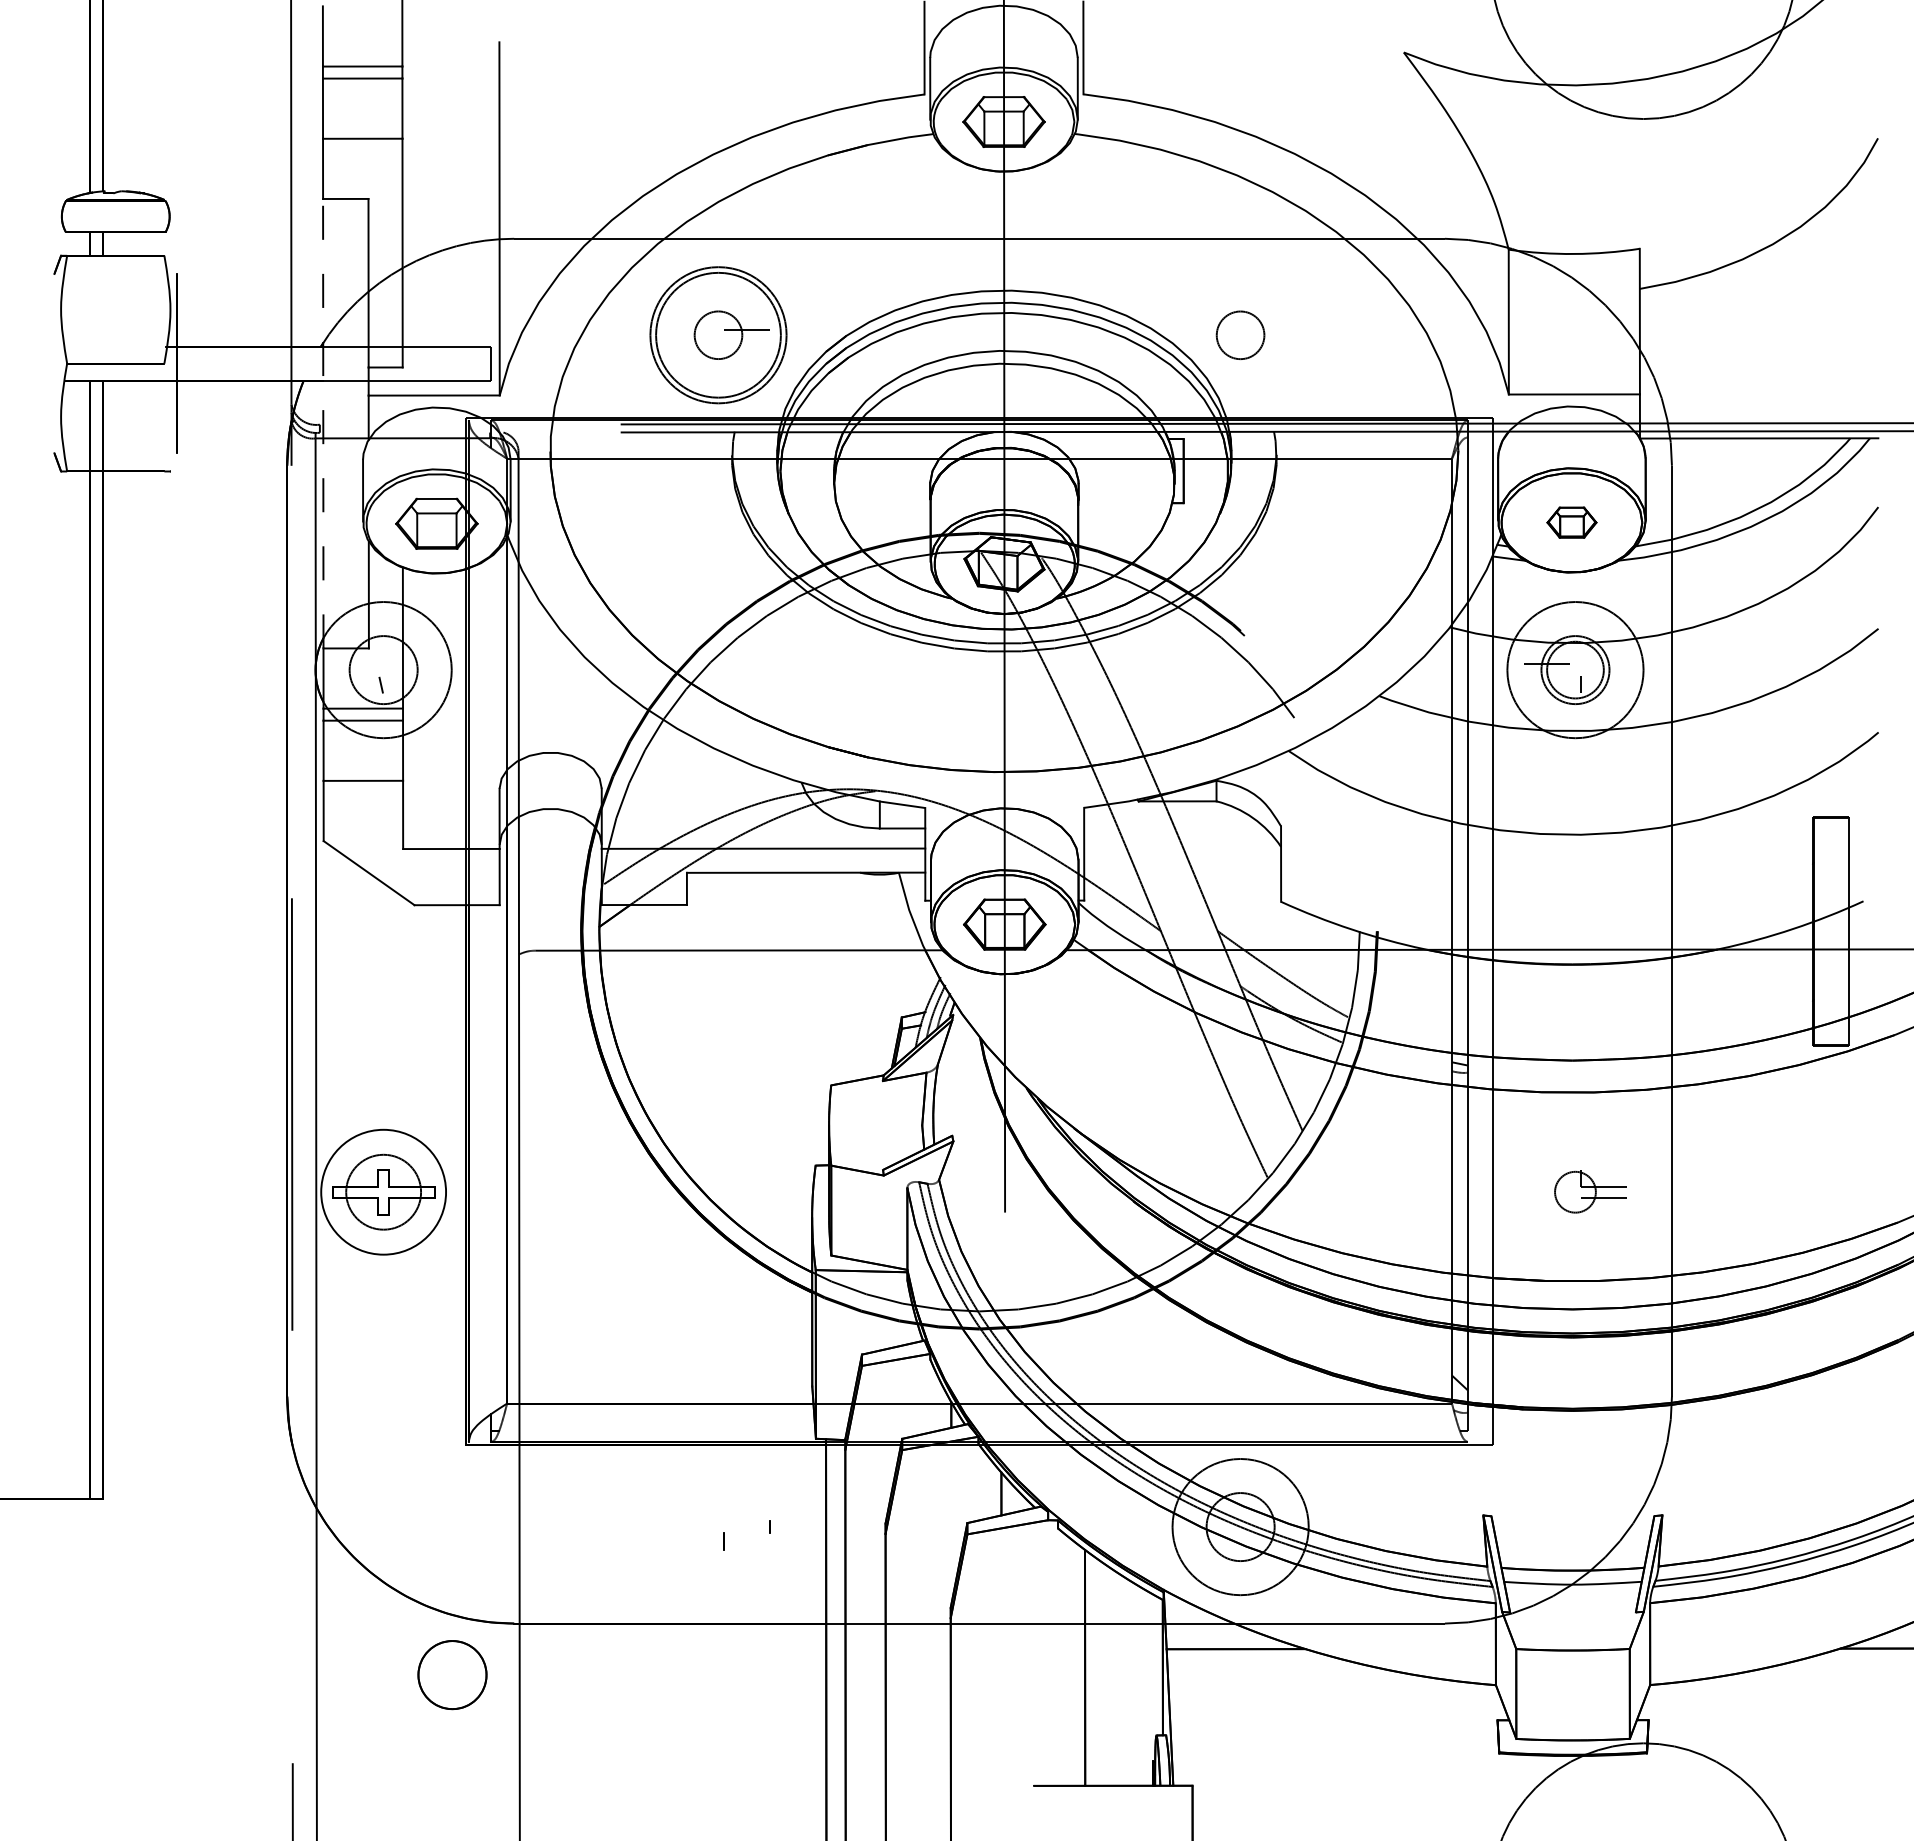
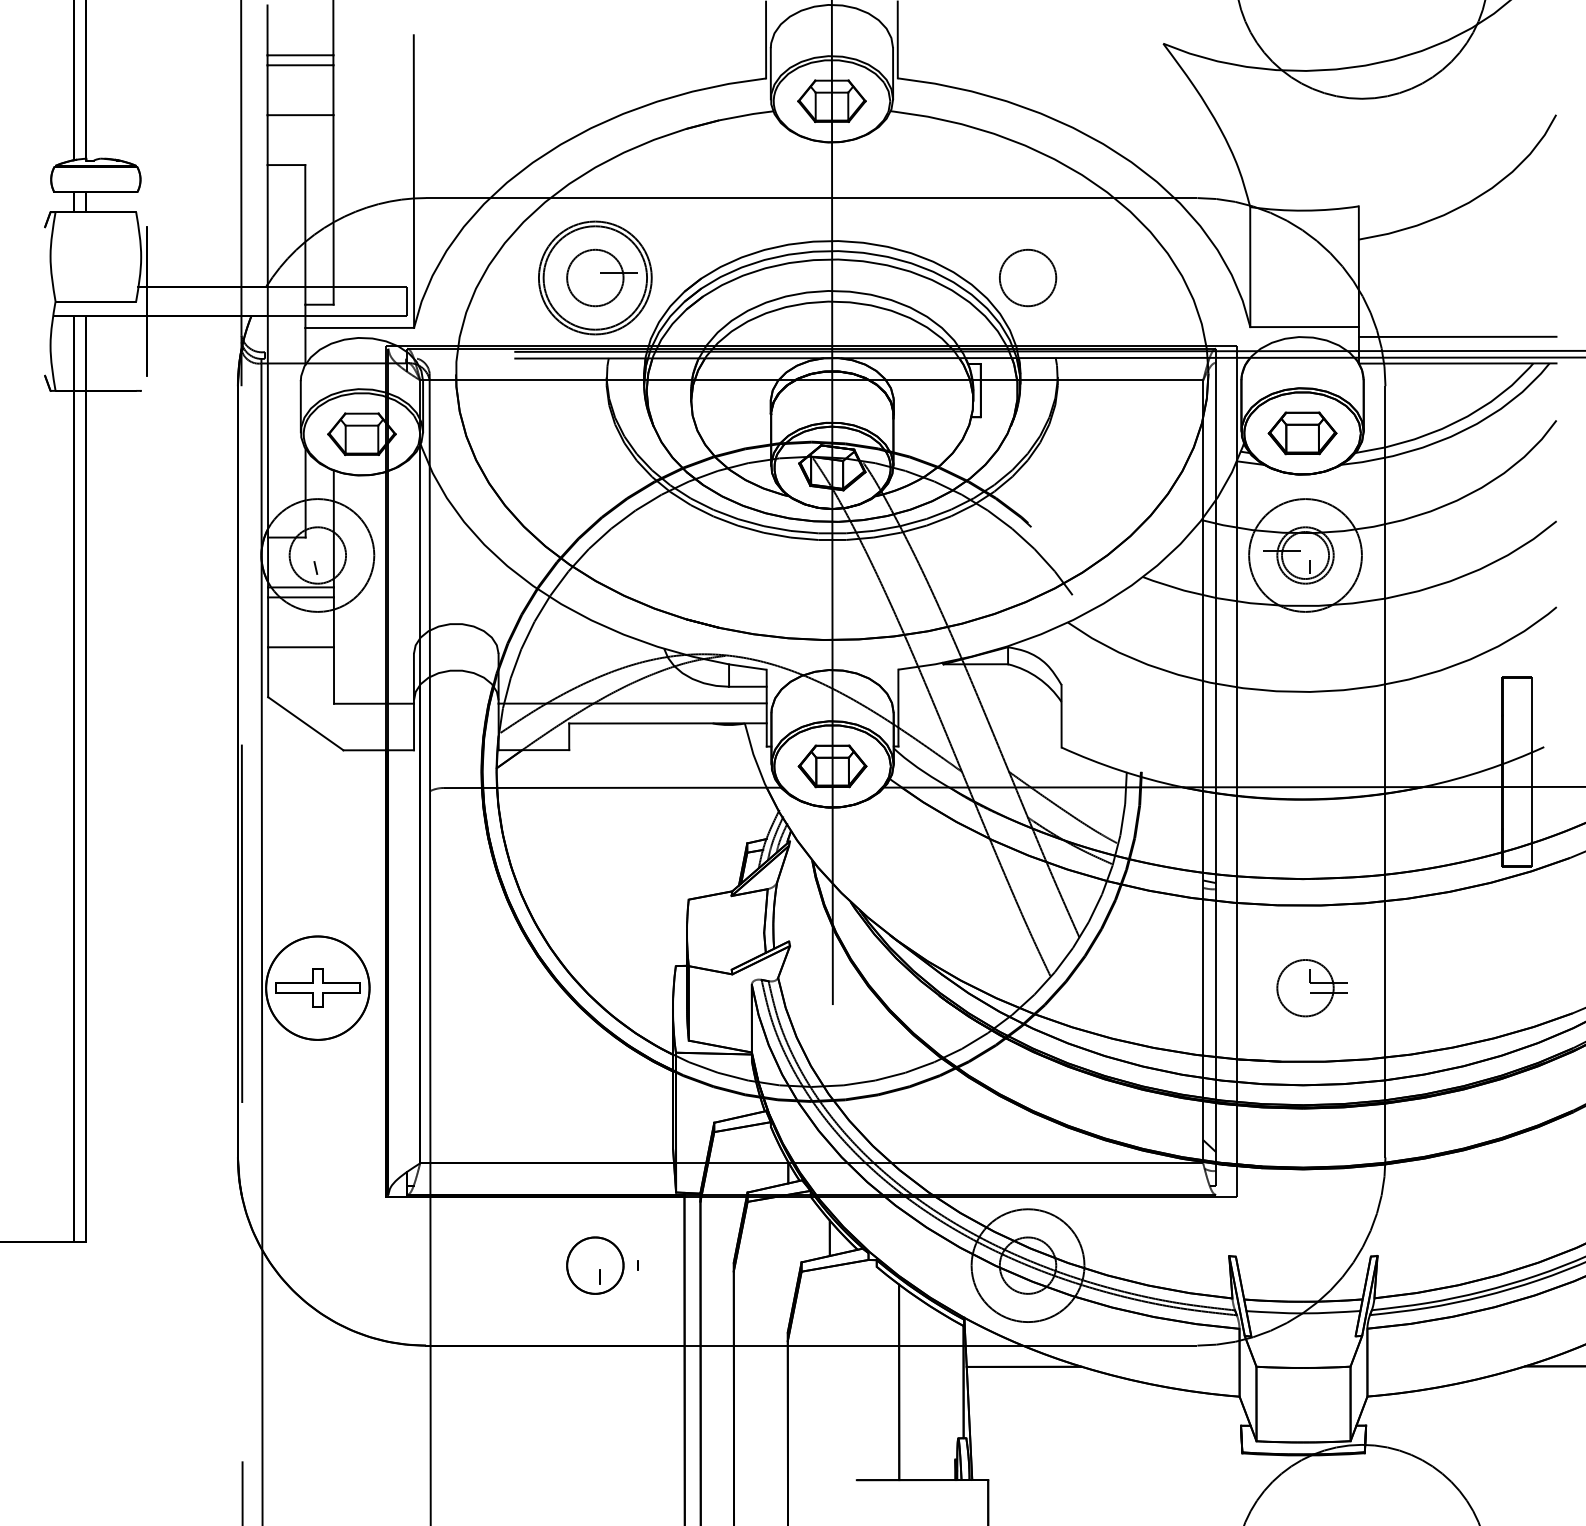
circle: (718, 335) -> (595, 278), size x1.43
circle: (1240, 335) -> (1027, 278), size x1.43
line: (1758, 406) -> (1457, 337), added
line: (323, 423) -> (268, 351), dashed -> solid
part: (1571, 522) -> (1302, 433), size x1.67
circle: (383, 1191) -> (317, 987), size x1.67
circle: (1575, 1192) -> (1305, 988), size x1.67
circle: (452, 1675) -> (595, 1266), moved

